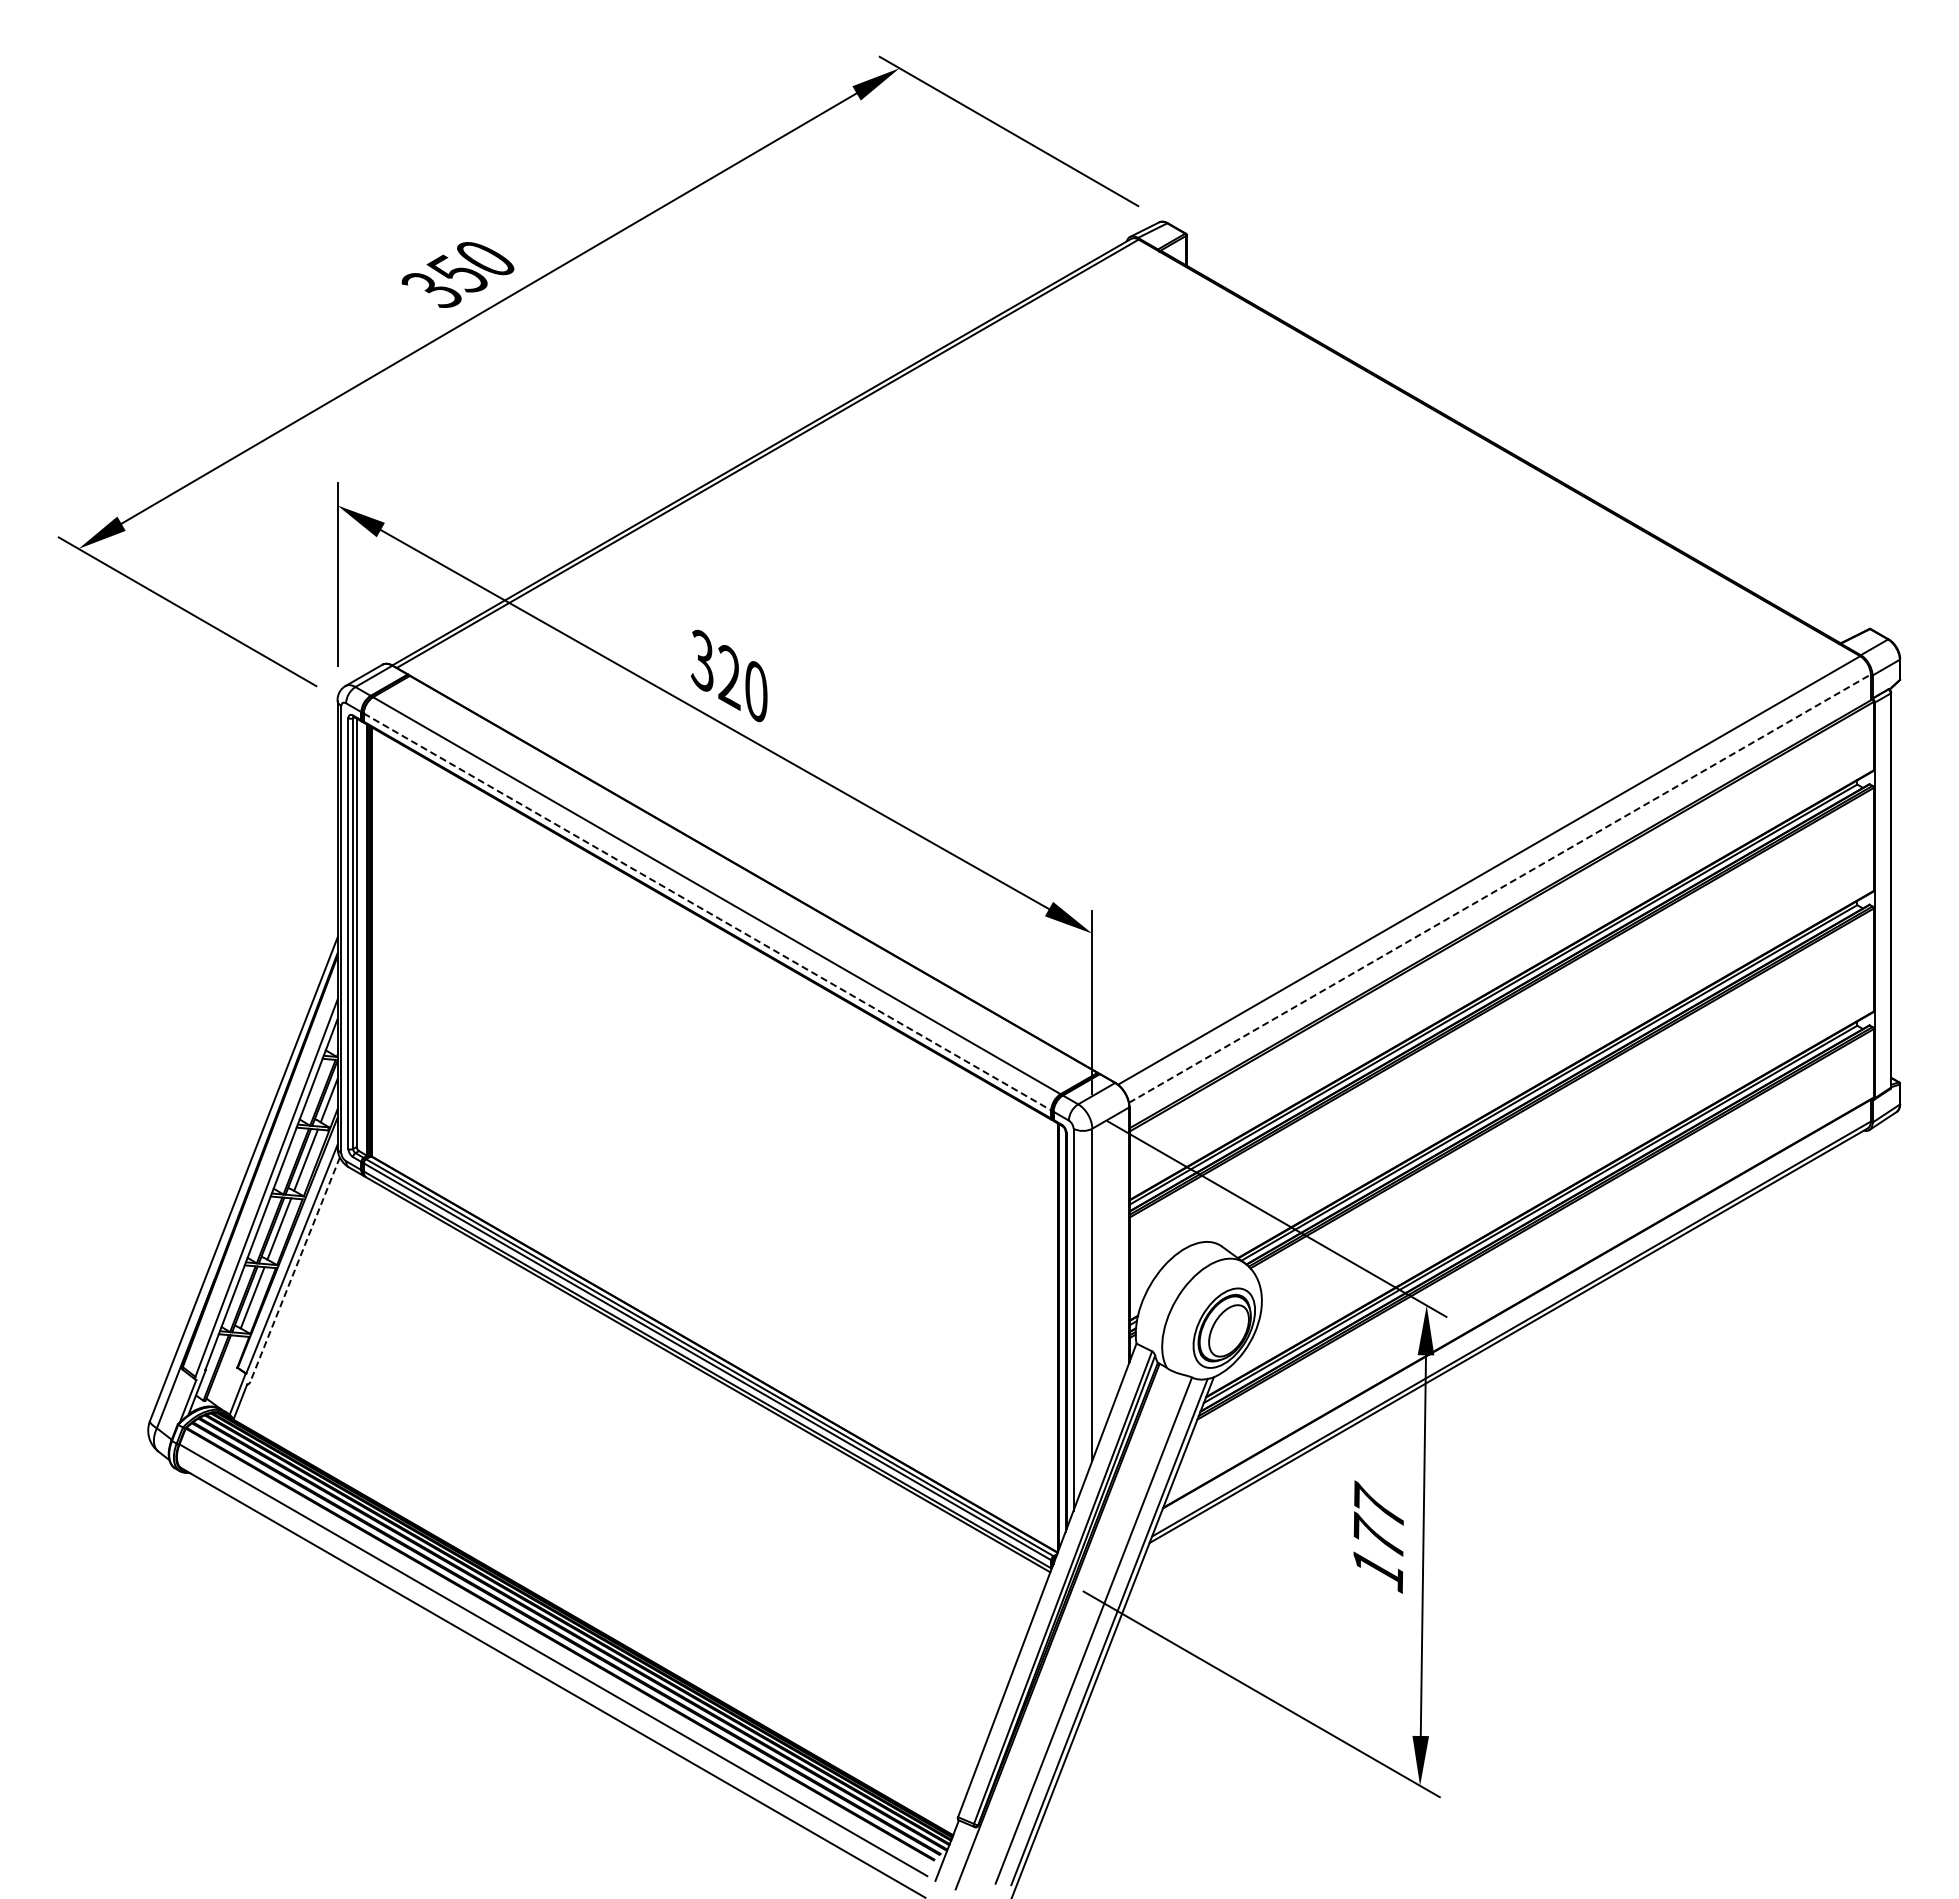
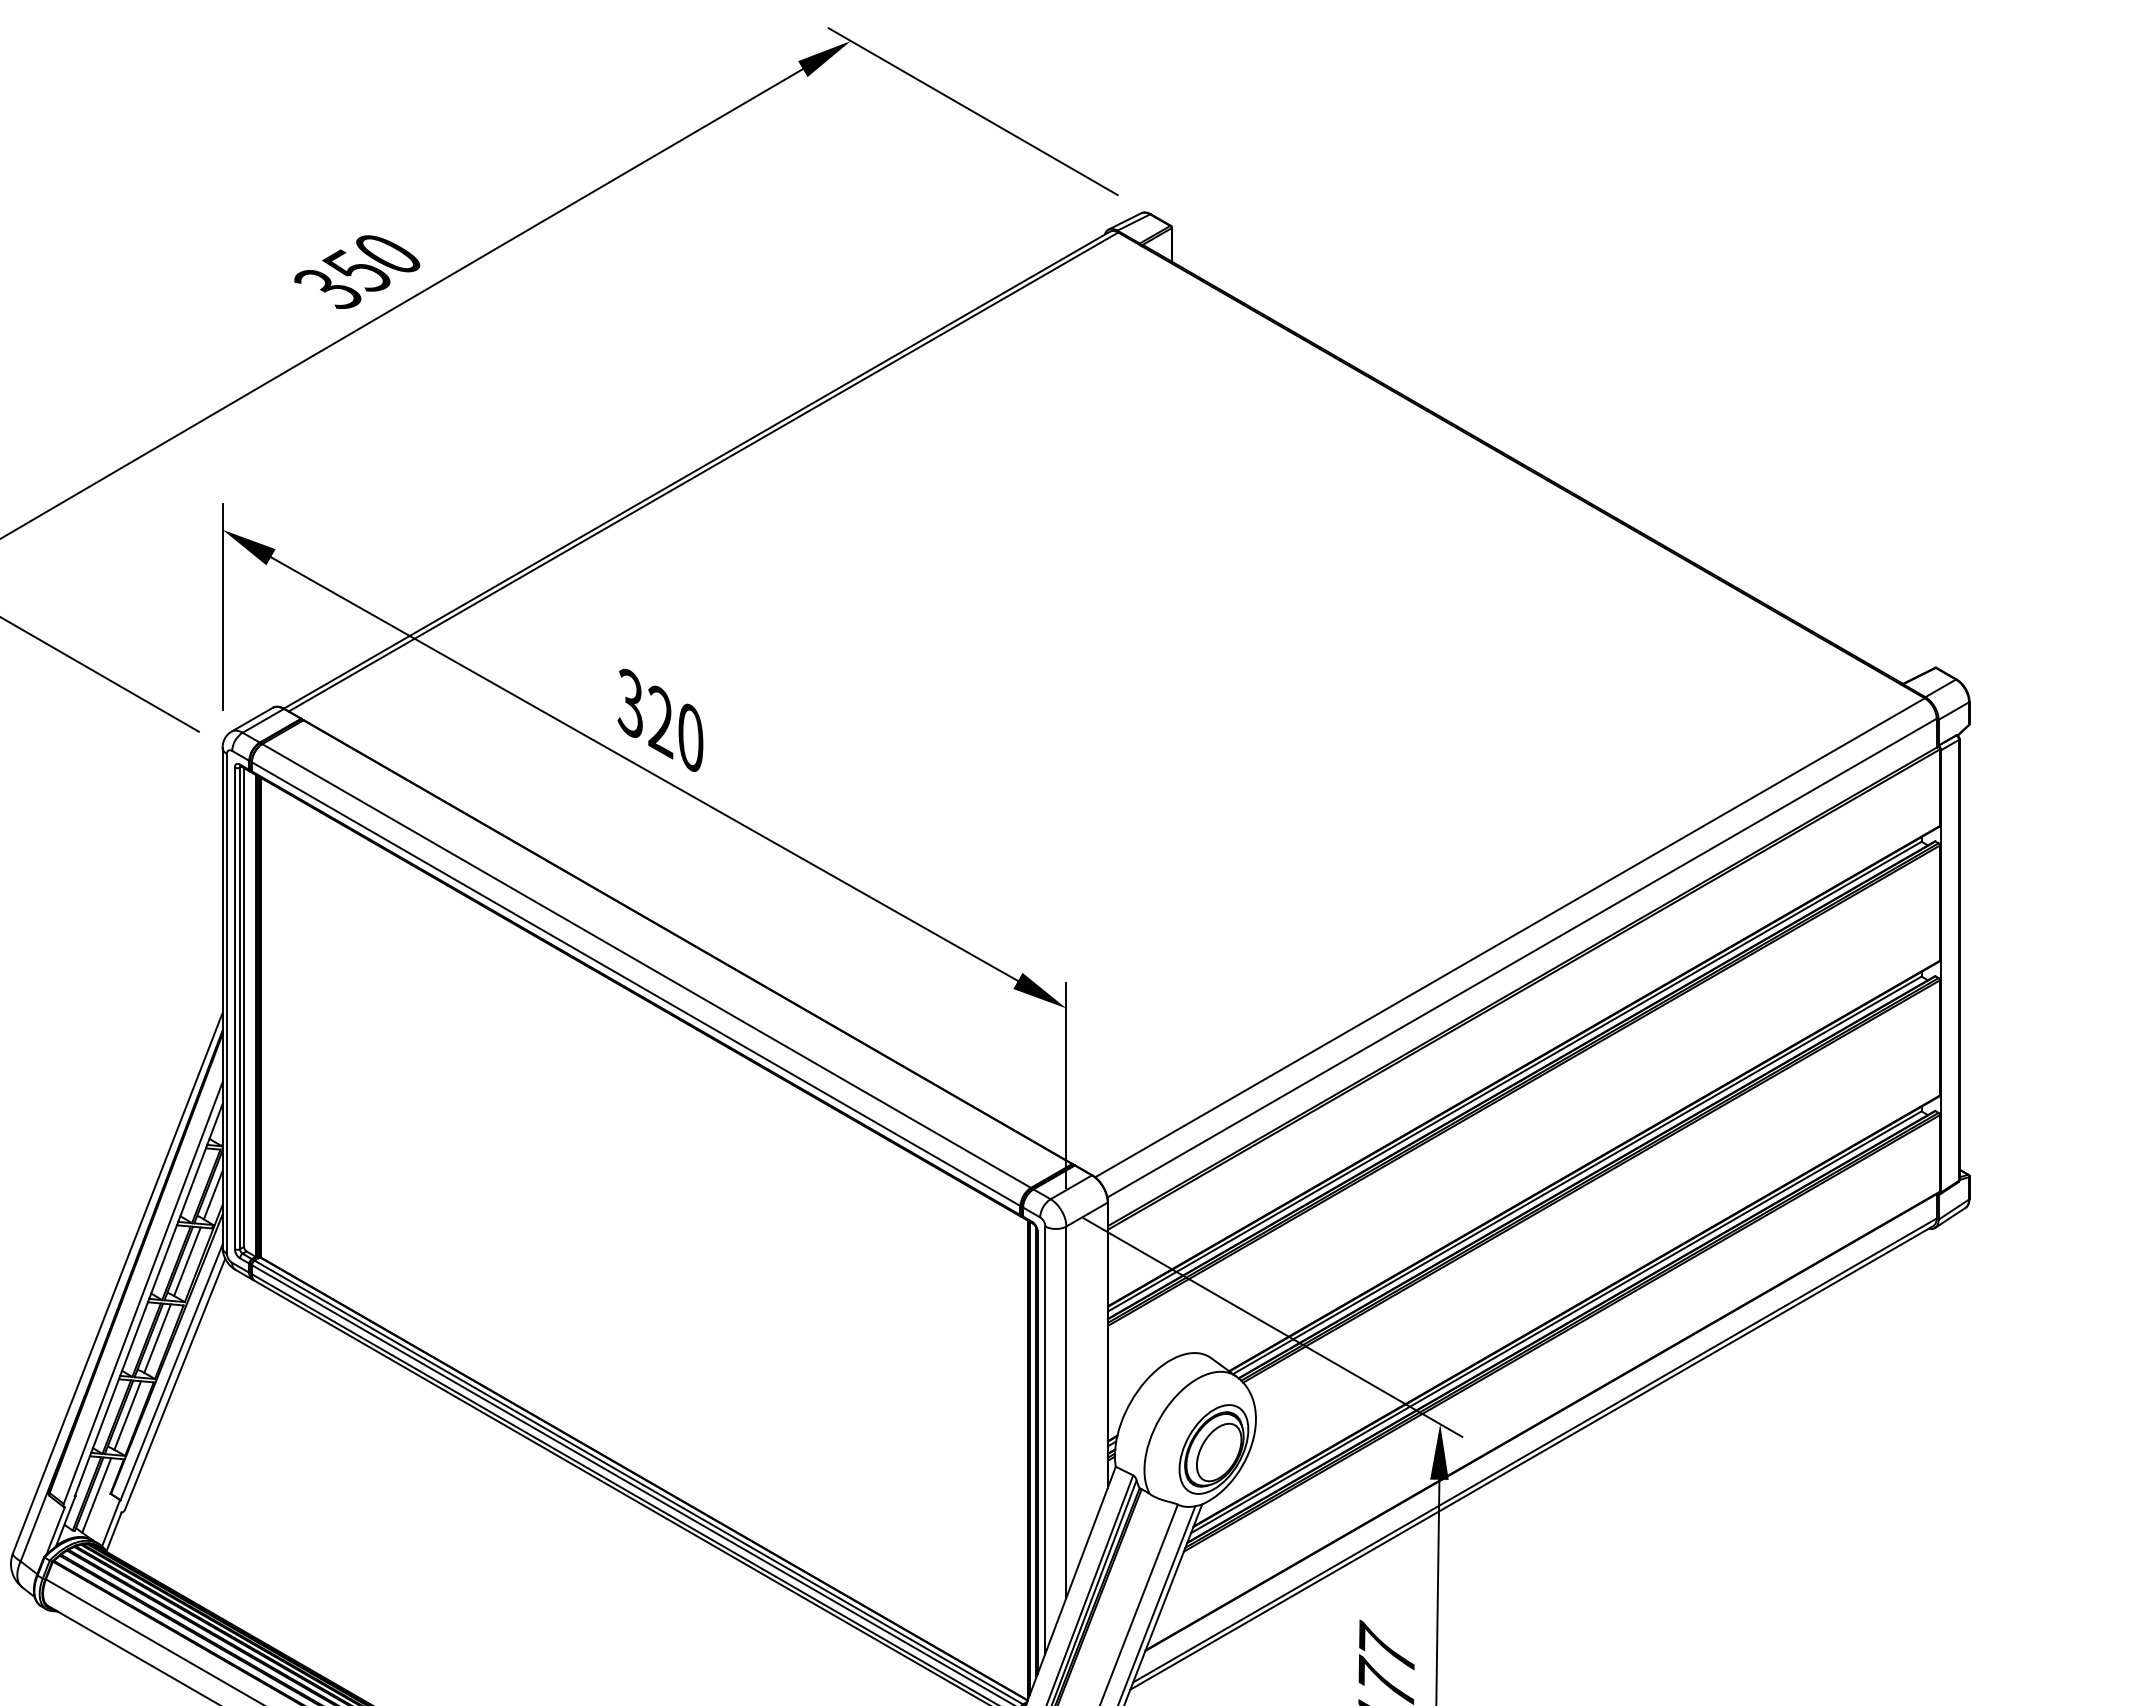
line: (1500, 888) -> (1522, 957), dashed -> solid
line: (707, 911) -> (636, 983), dashed -> solid
line: (295, 1269) -> (175, 1383), dashed -> solid
line: (224, 1368) -> (96, 1494), added

